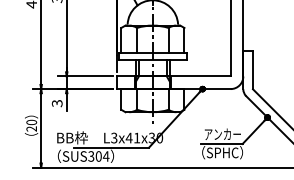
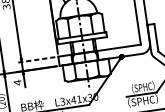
line: (85, 76) -> (35, 60), solid -> dashed
text: (56, 103) -> (17, 82), 3 -> 4
text: (222, 133) -> (140, 86), アンカー -> （SPHC）

